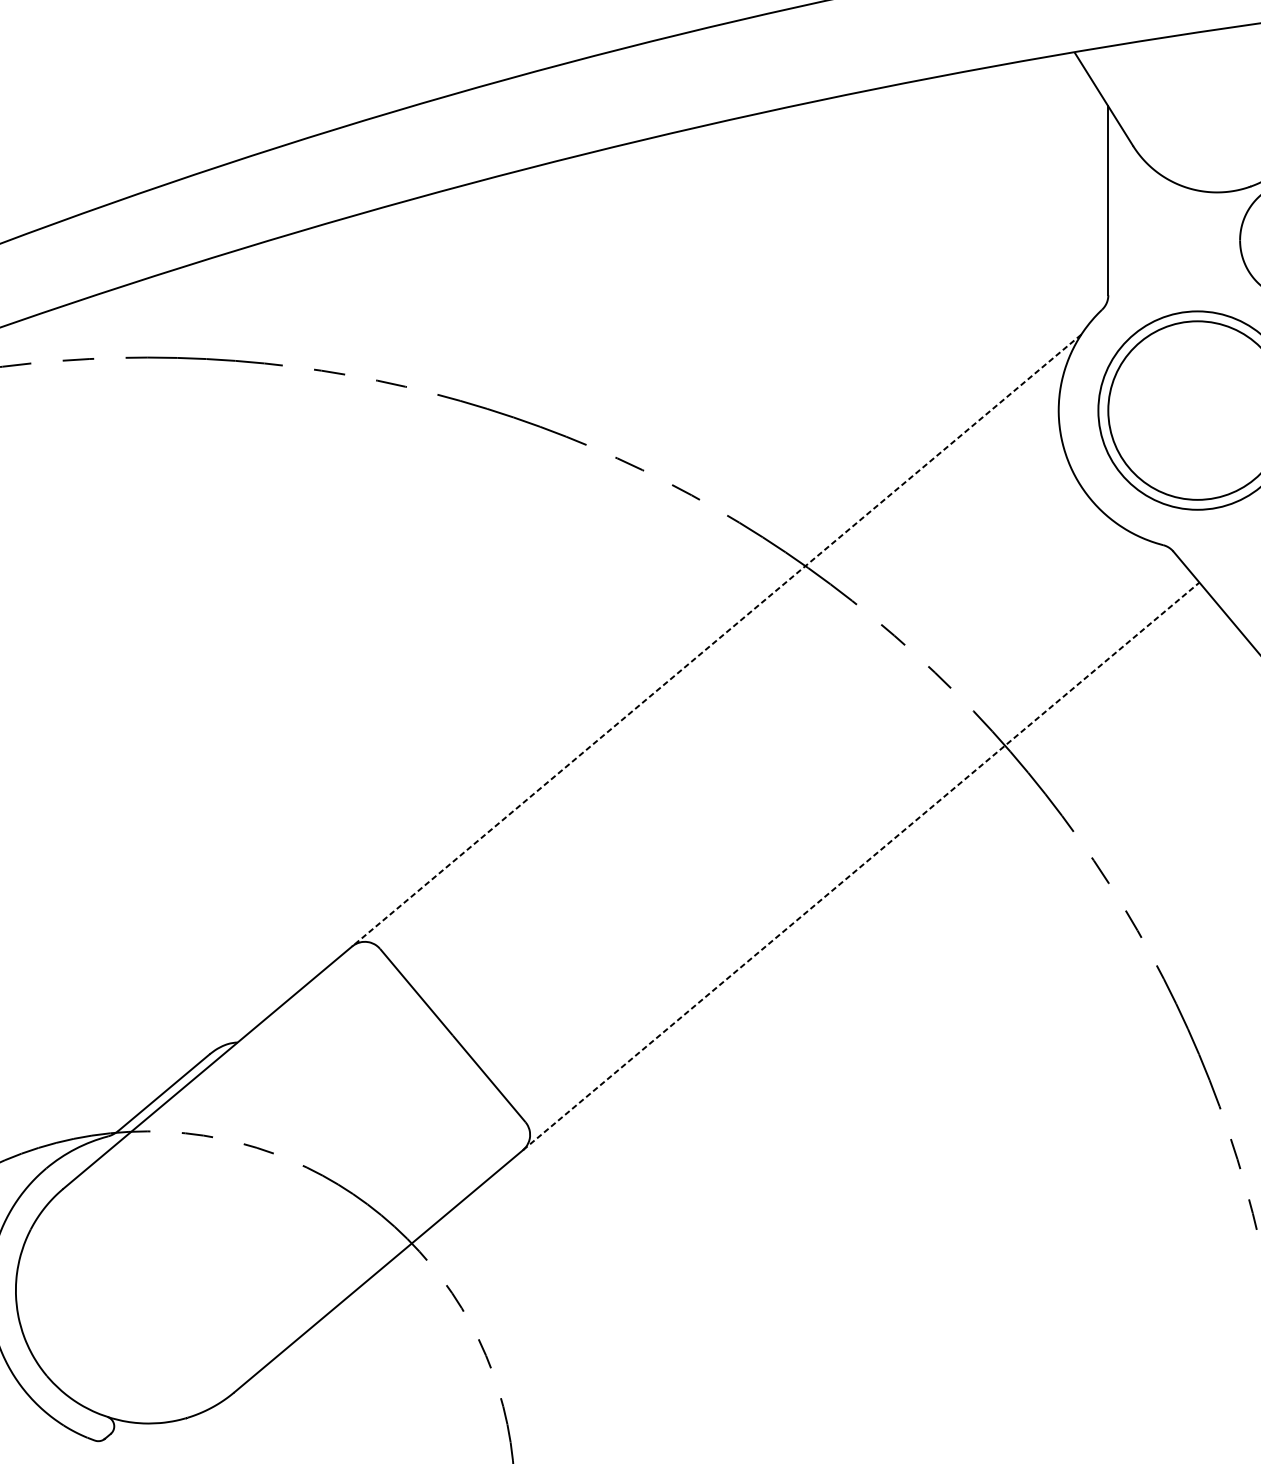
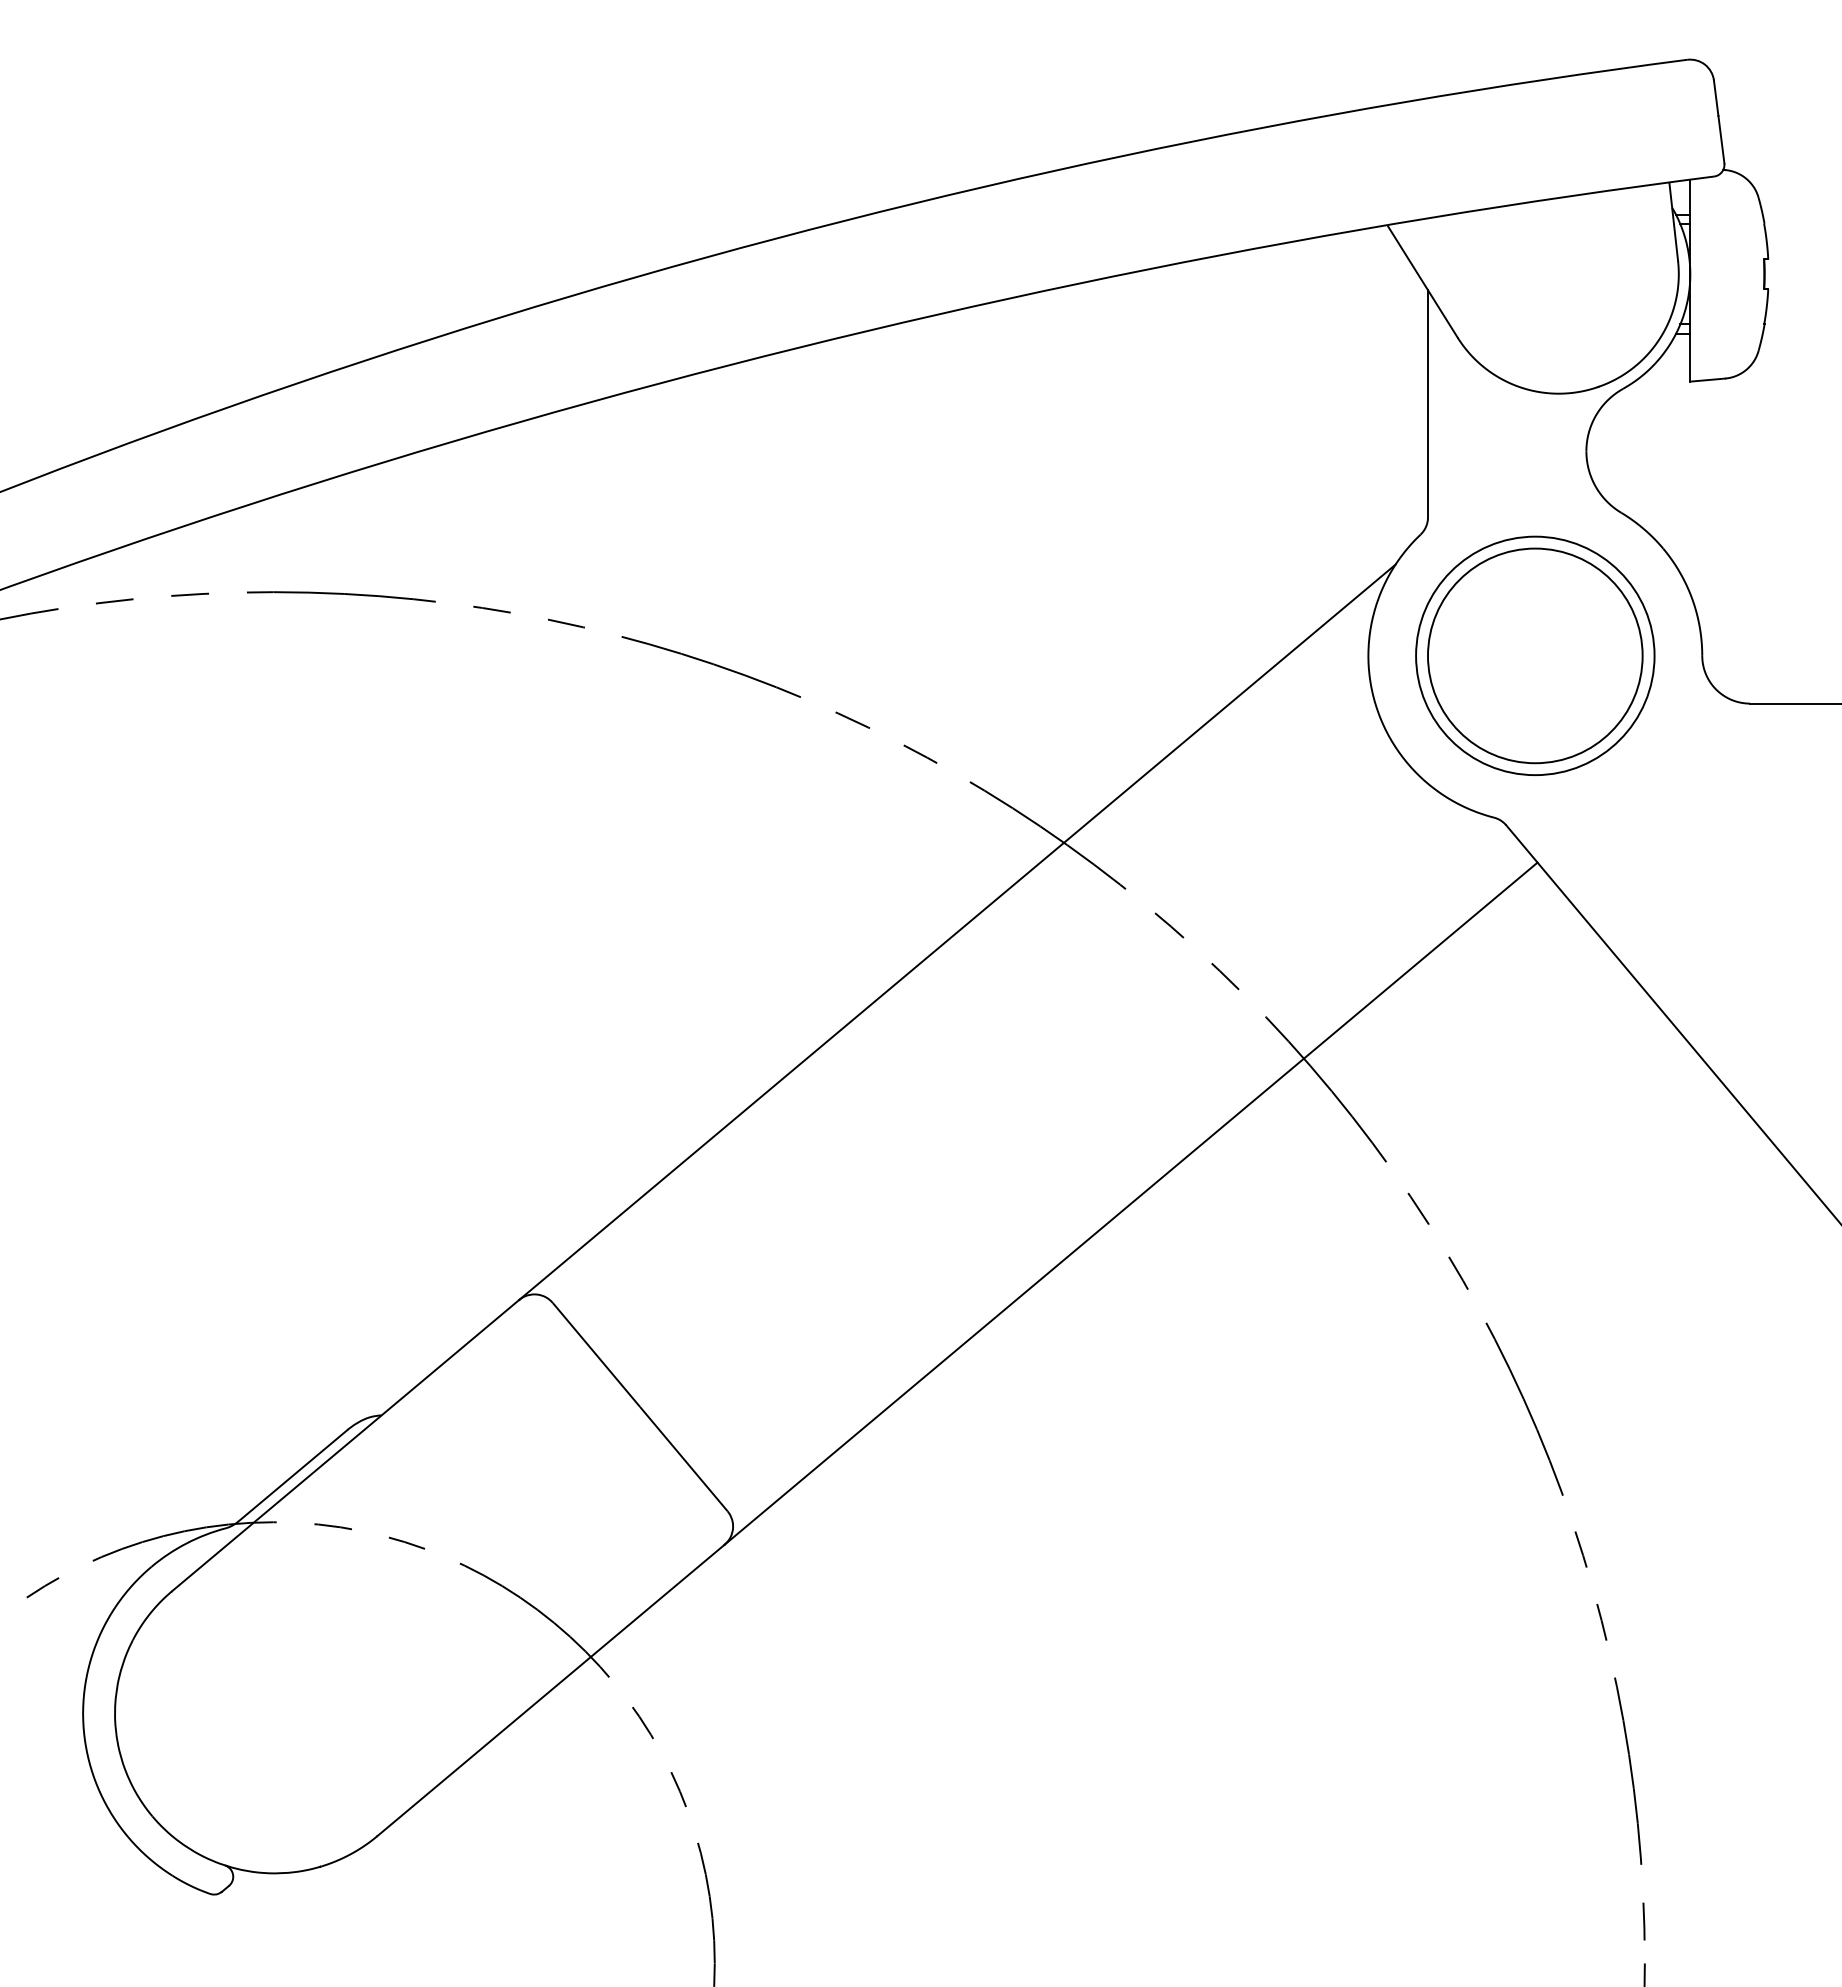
line: (716, 640) -> (957, 932), dashed -> solid
line: (861, 866) -> (1131, 1203), dashed -> solid

